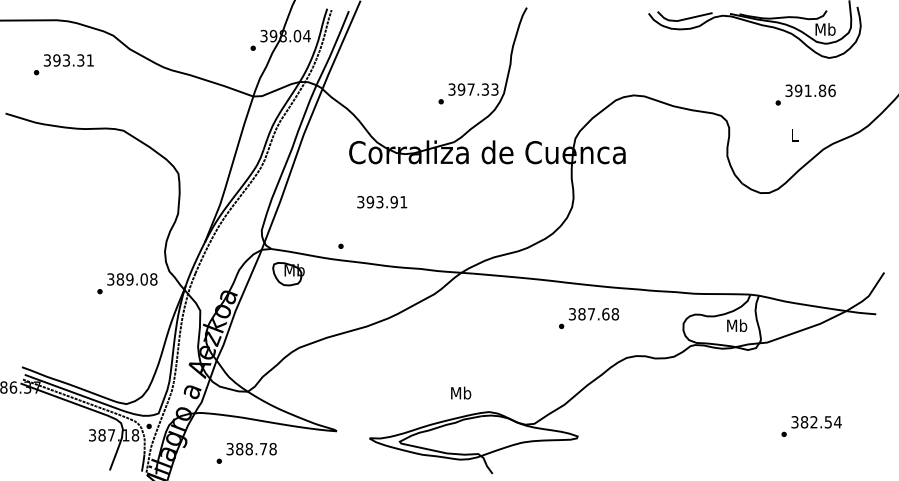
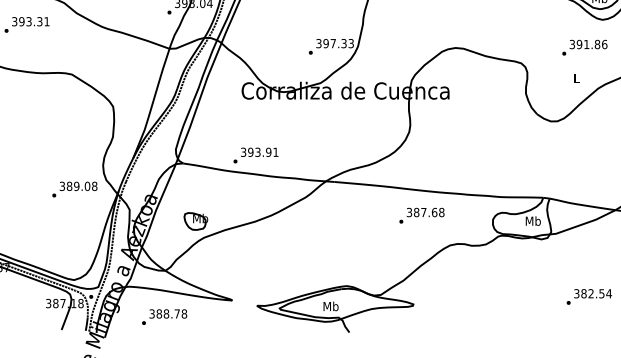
text: (382, 202) -> (259, 152), moved
part: (288, 274) -> (196, 221), moved
text: (461, 392) -> (331, 305), moved

